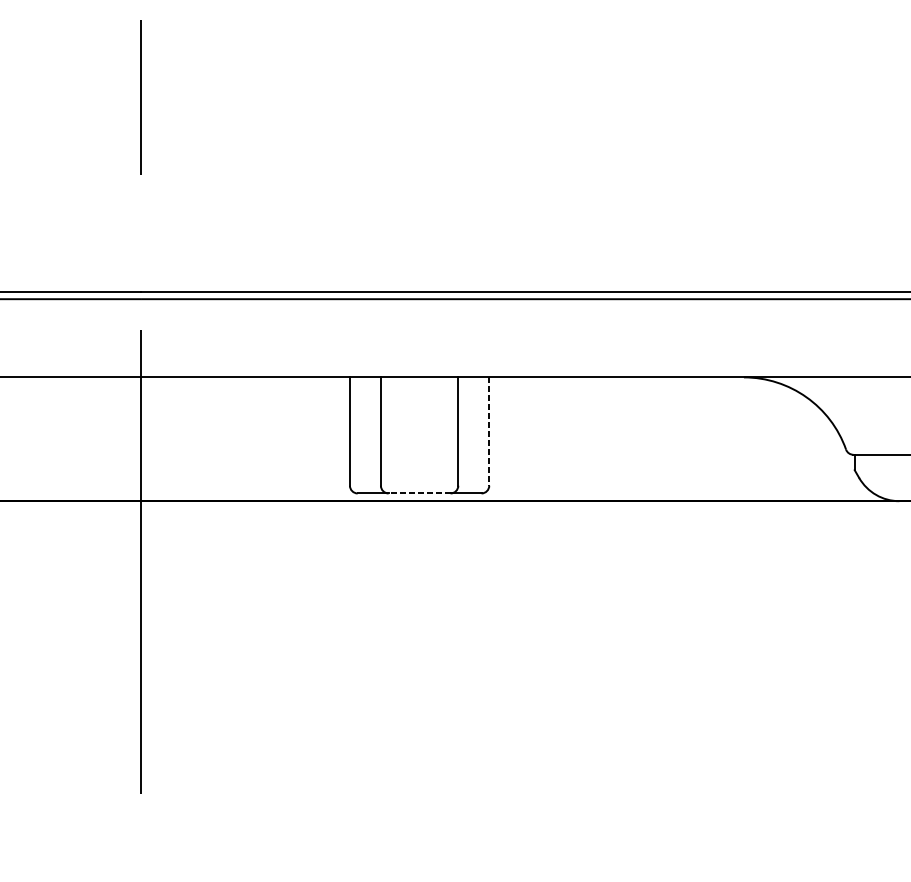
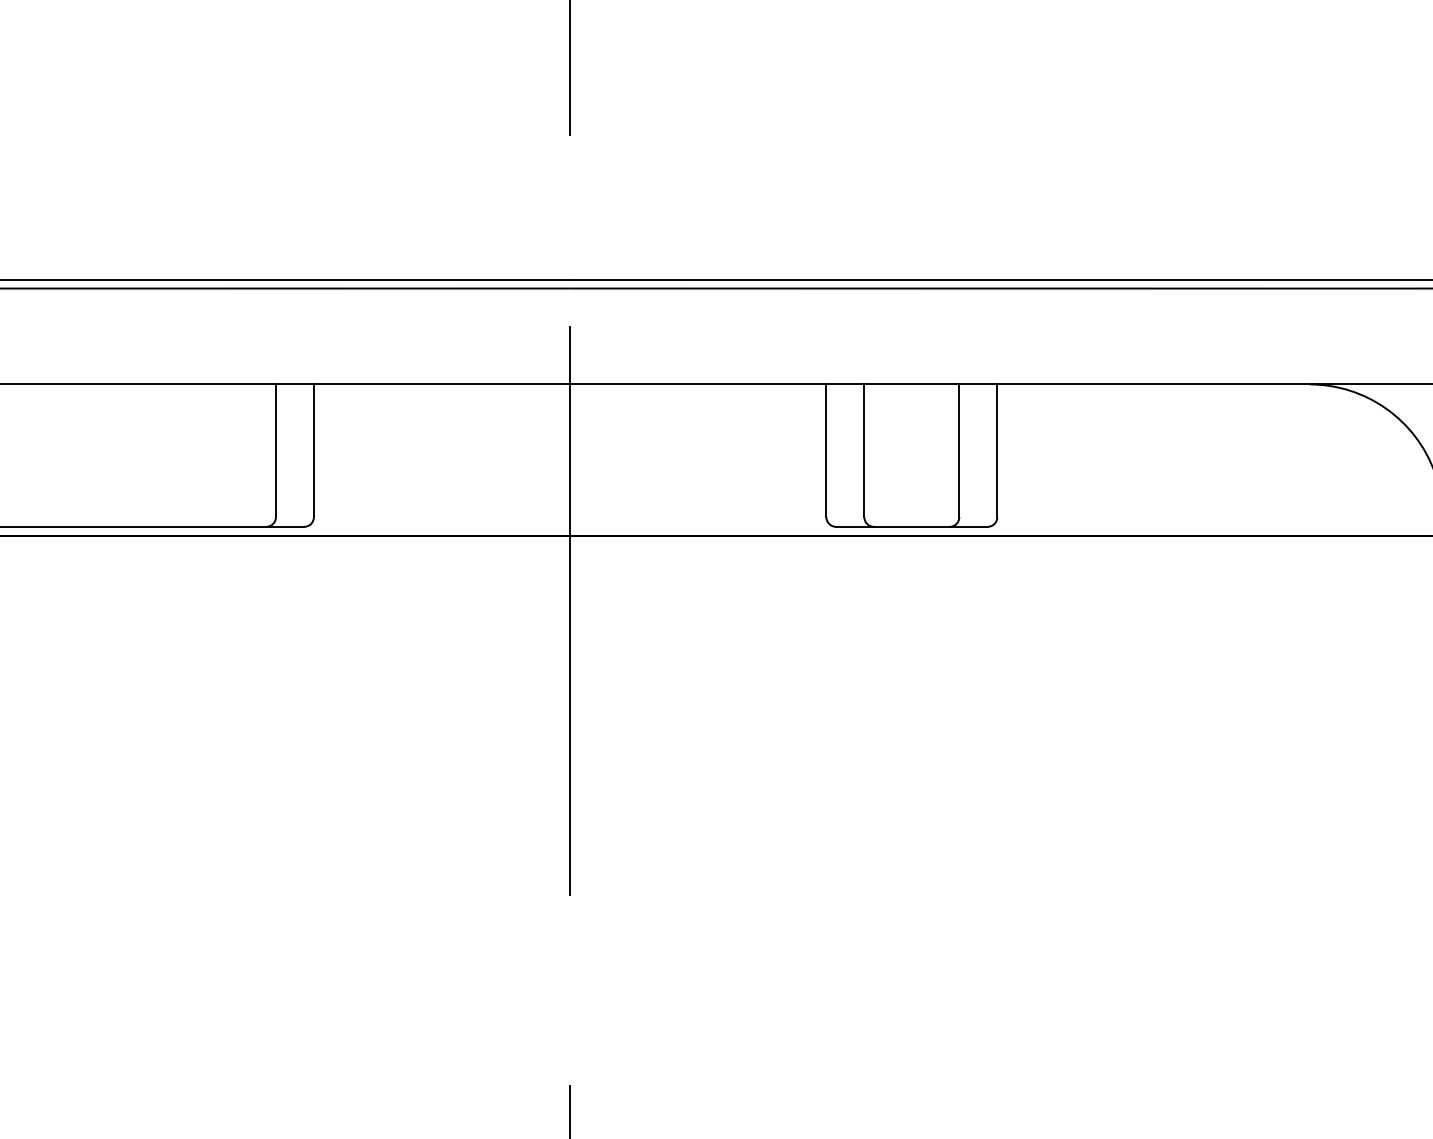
line: (489, 432) -> (997, 451), dashed -> solid
line: (419, 493) -> (911, 526), dashed -> solid

